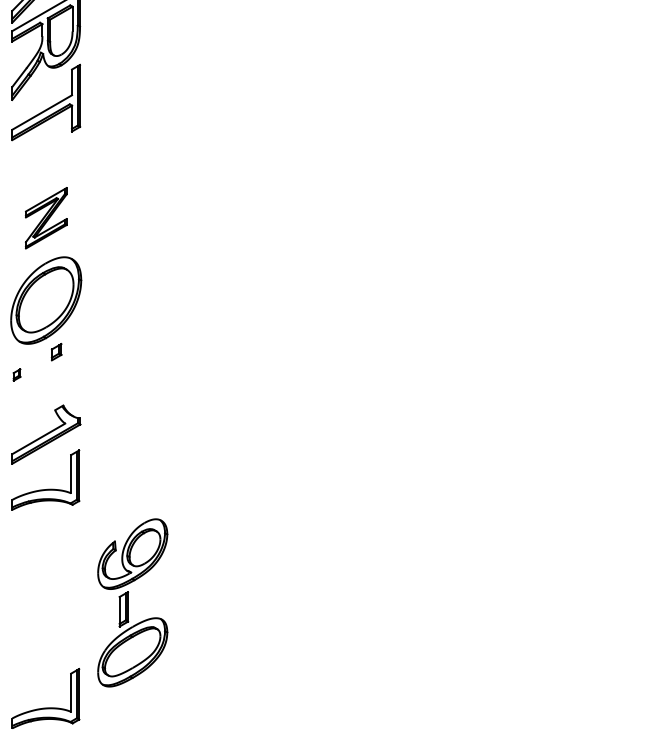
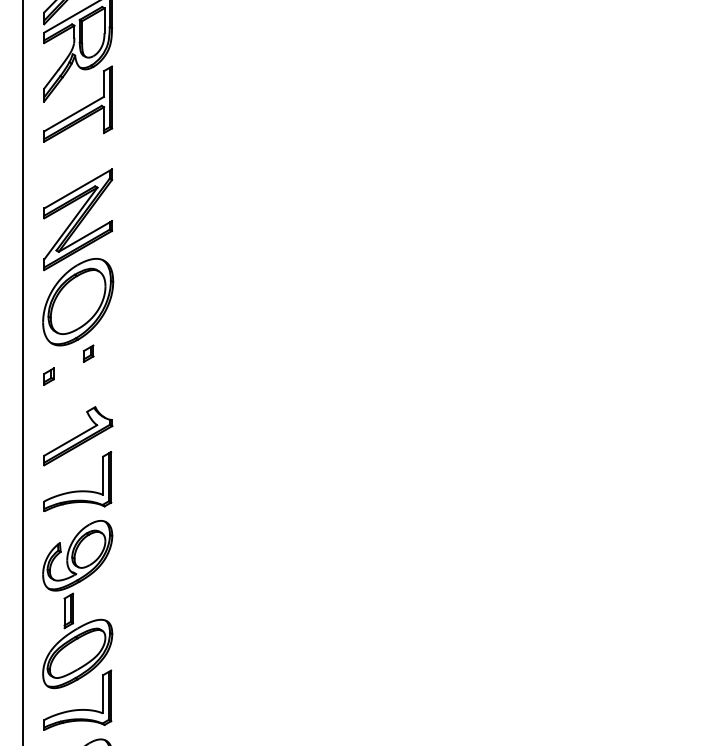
part: (46, 217) -> (78, 219), size x1.67
part: (16, 374) -> (48, 376), size x1.43
part: (132, 602) -> (77, 604), moved

